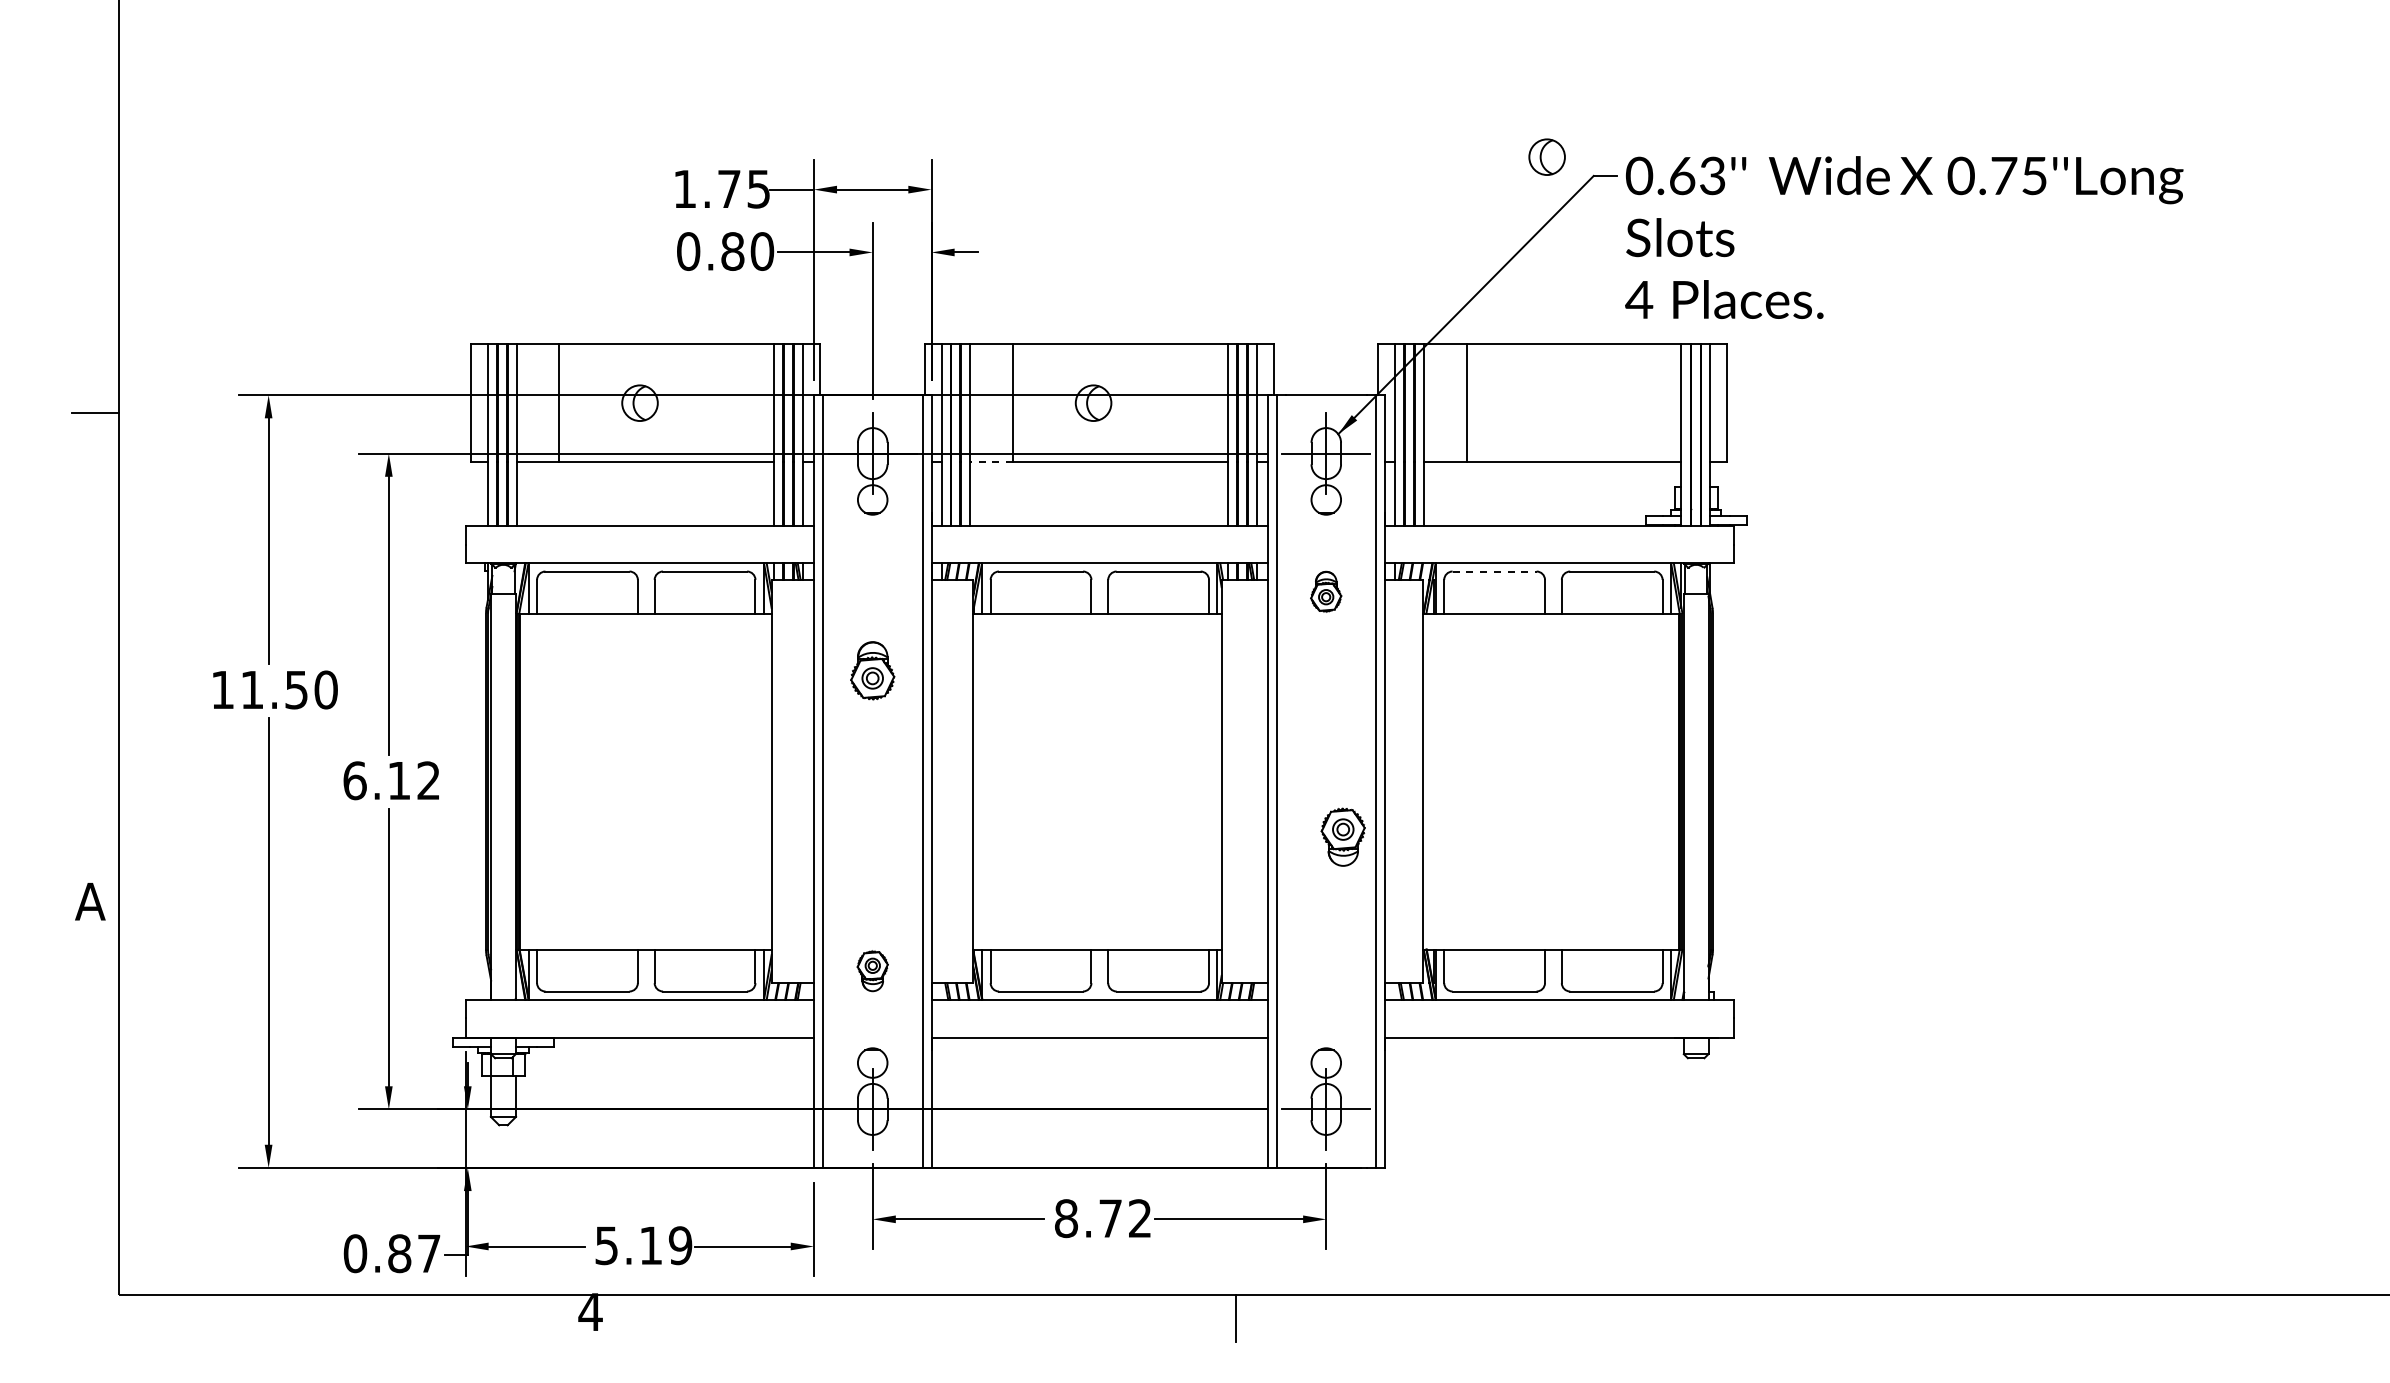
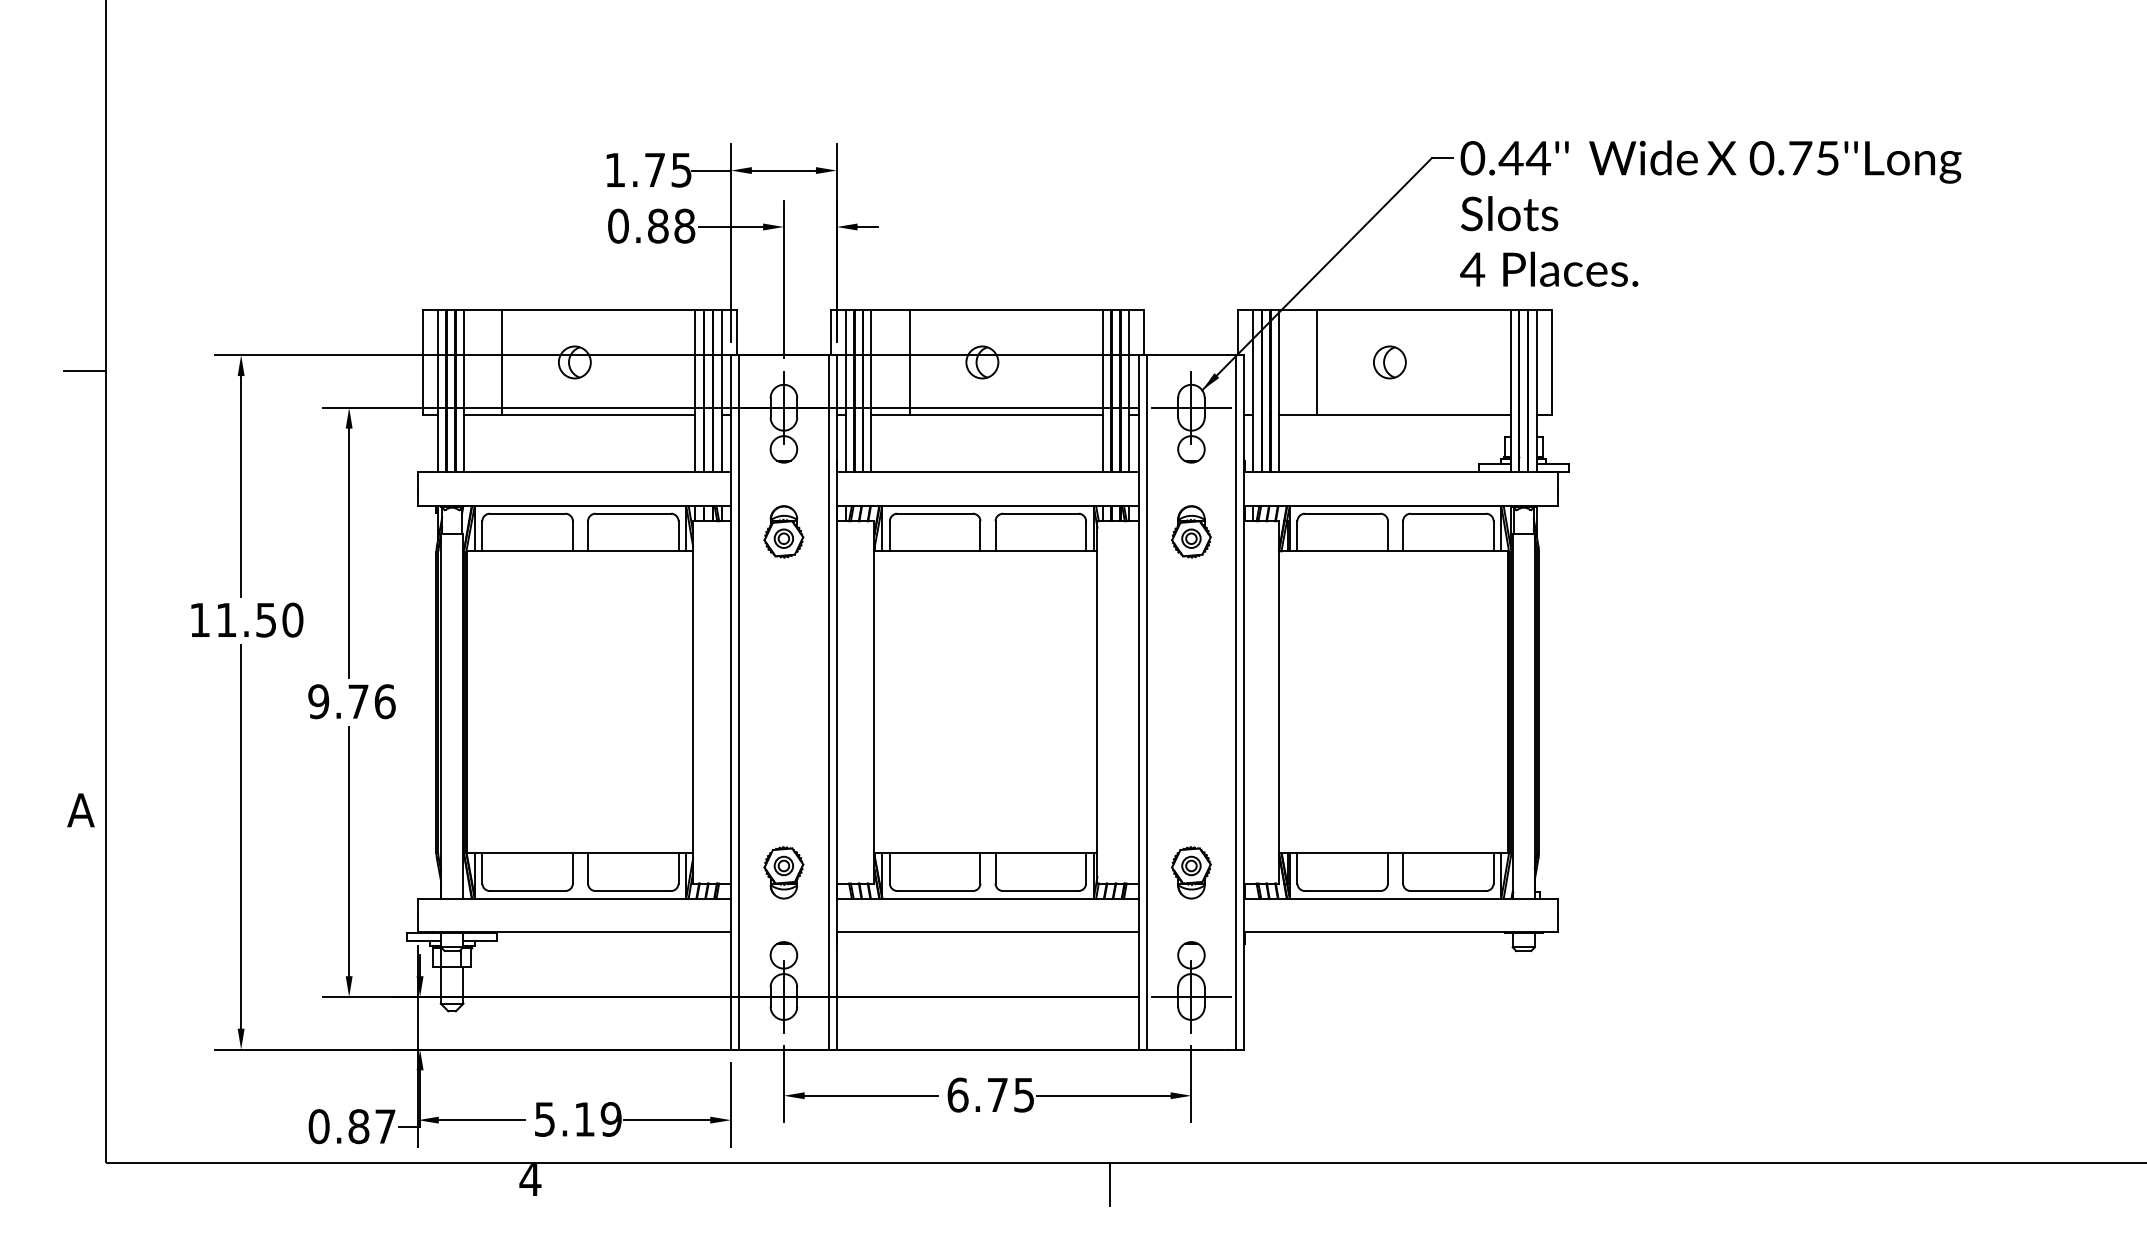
part: (1546, 156) -> (1389, 361), moved
text: (1696, 175) -> (1524, 157), 0.63'' -> 0.44''
text: (762, 251) -> (684, 226), 0.80 -> 0.88
line: (991, 462) -> (890, 415), dashed -> solid
line: (1494, 571) -> (1342, 513), dashed -> solid
part: (1325, 591) -> (1190, 531), size x1.43
part: (872, 670) -> (783, 531), moved
text: (391, 780) -> (351, 701), 6.12 -> 9.76
part: (1342, 836) -> (1190, 872), moved
part: (872, 970) -> (783, 872), size x1.43
text: (1102, 1218) -> (990, 1095), 8.72 -> 6.75

